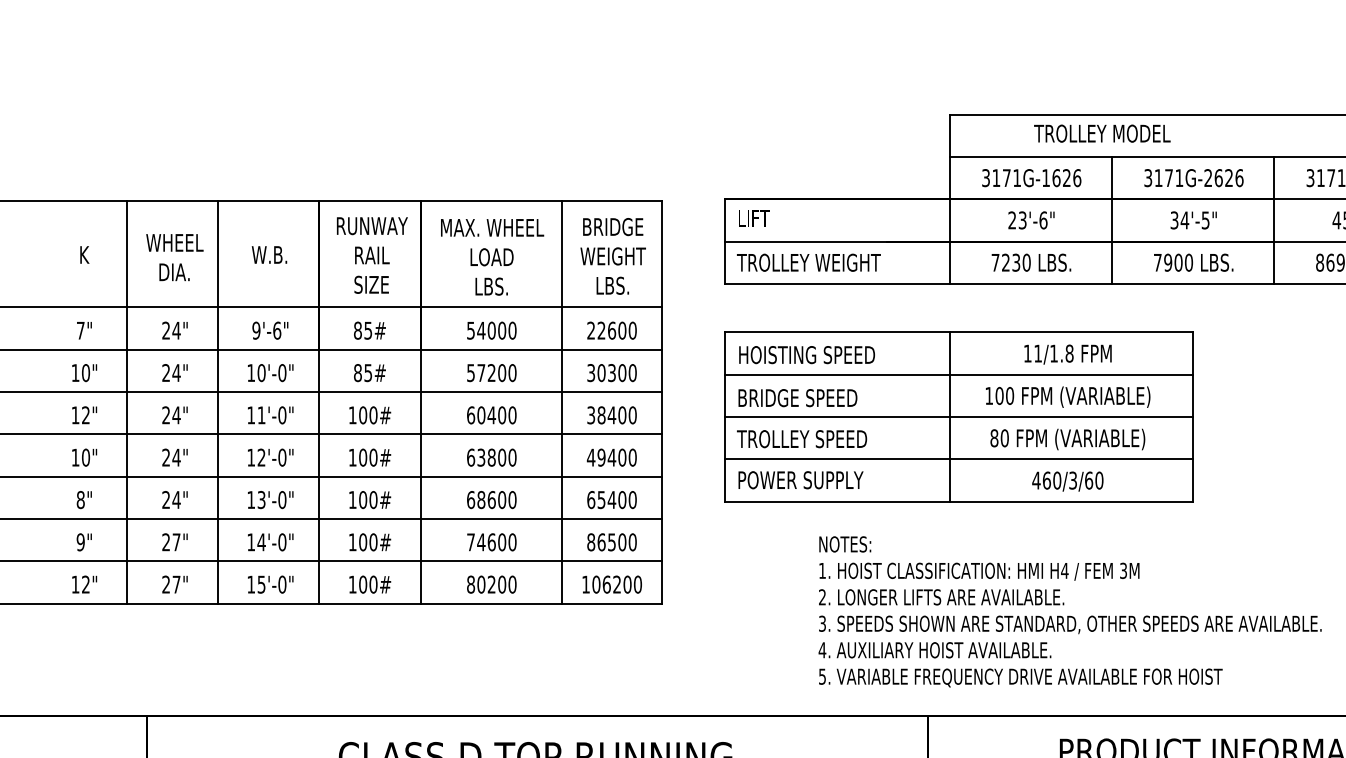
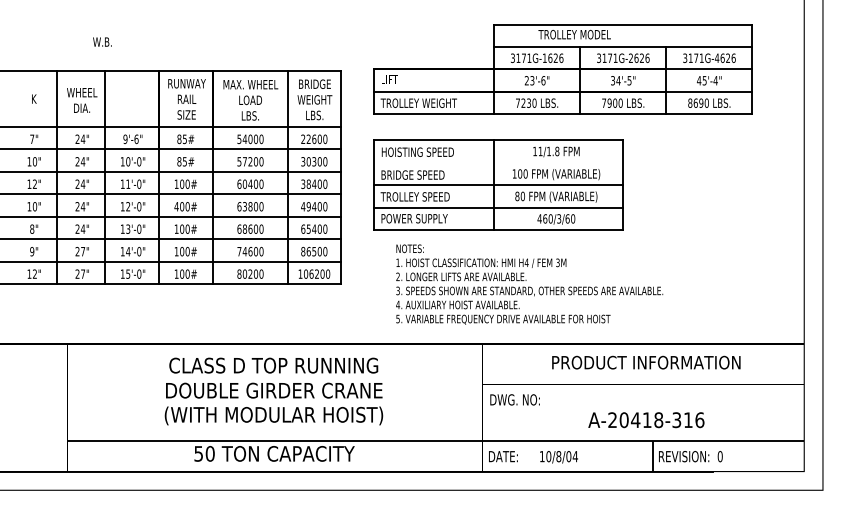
text: (269, 253) -> (102, 41), moved
line: (958, 374) -> (498, 162), removed
text: (352, 457) -> (176, 206), 100# -> 400#
text: (1069, 611) -> (529, 284), moved

